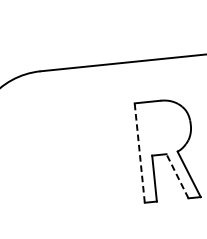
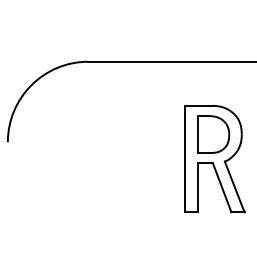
part: (164, 127) -> (213, 134), added
line: (139, 152) -> (184, 158), dashed -> solid
line: (176, 176) -> (221, 187), dashed -> solid

